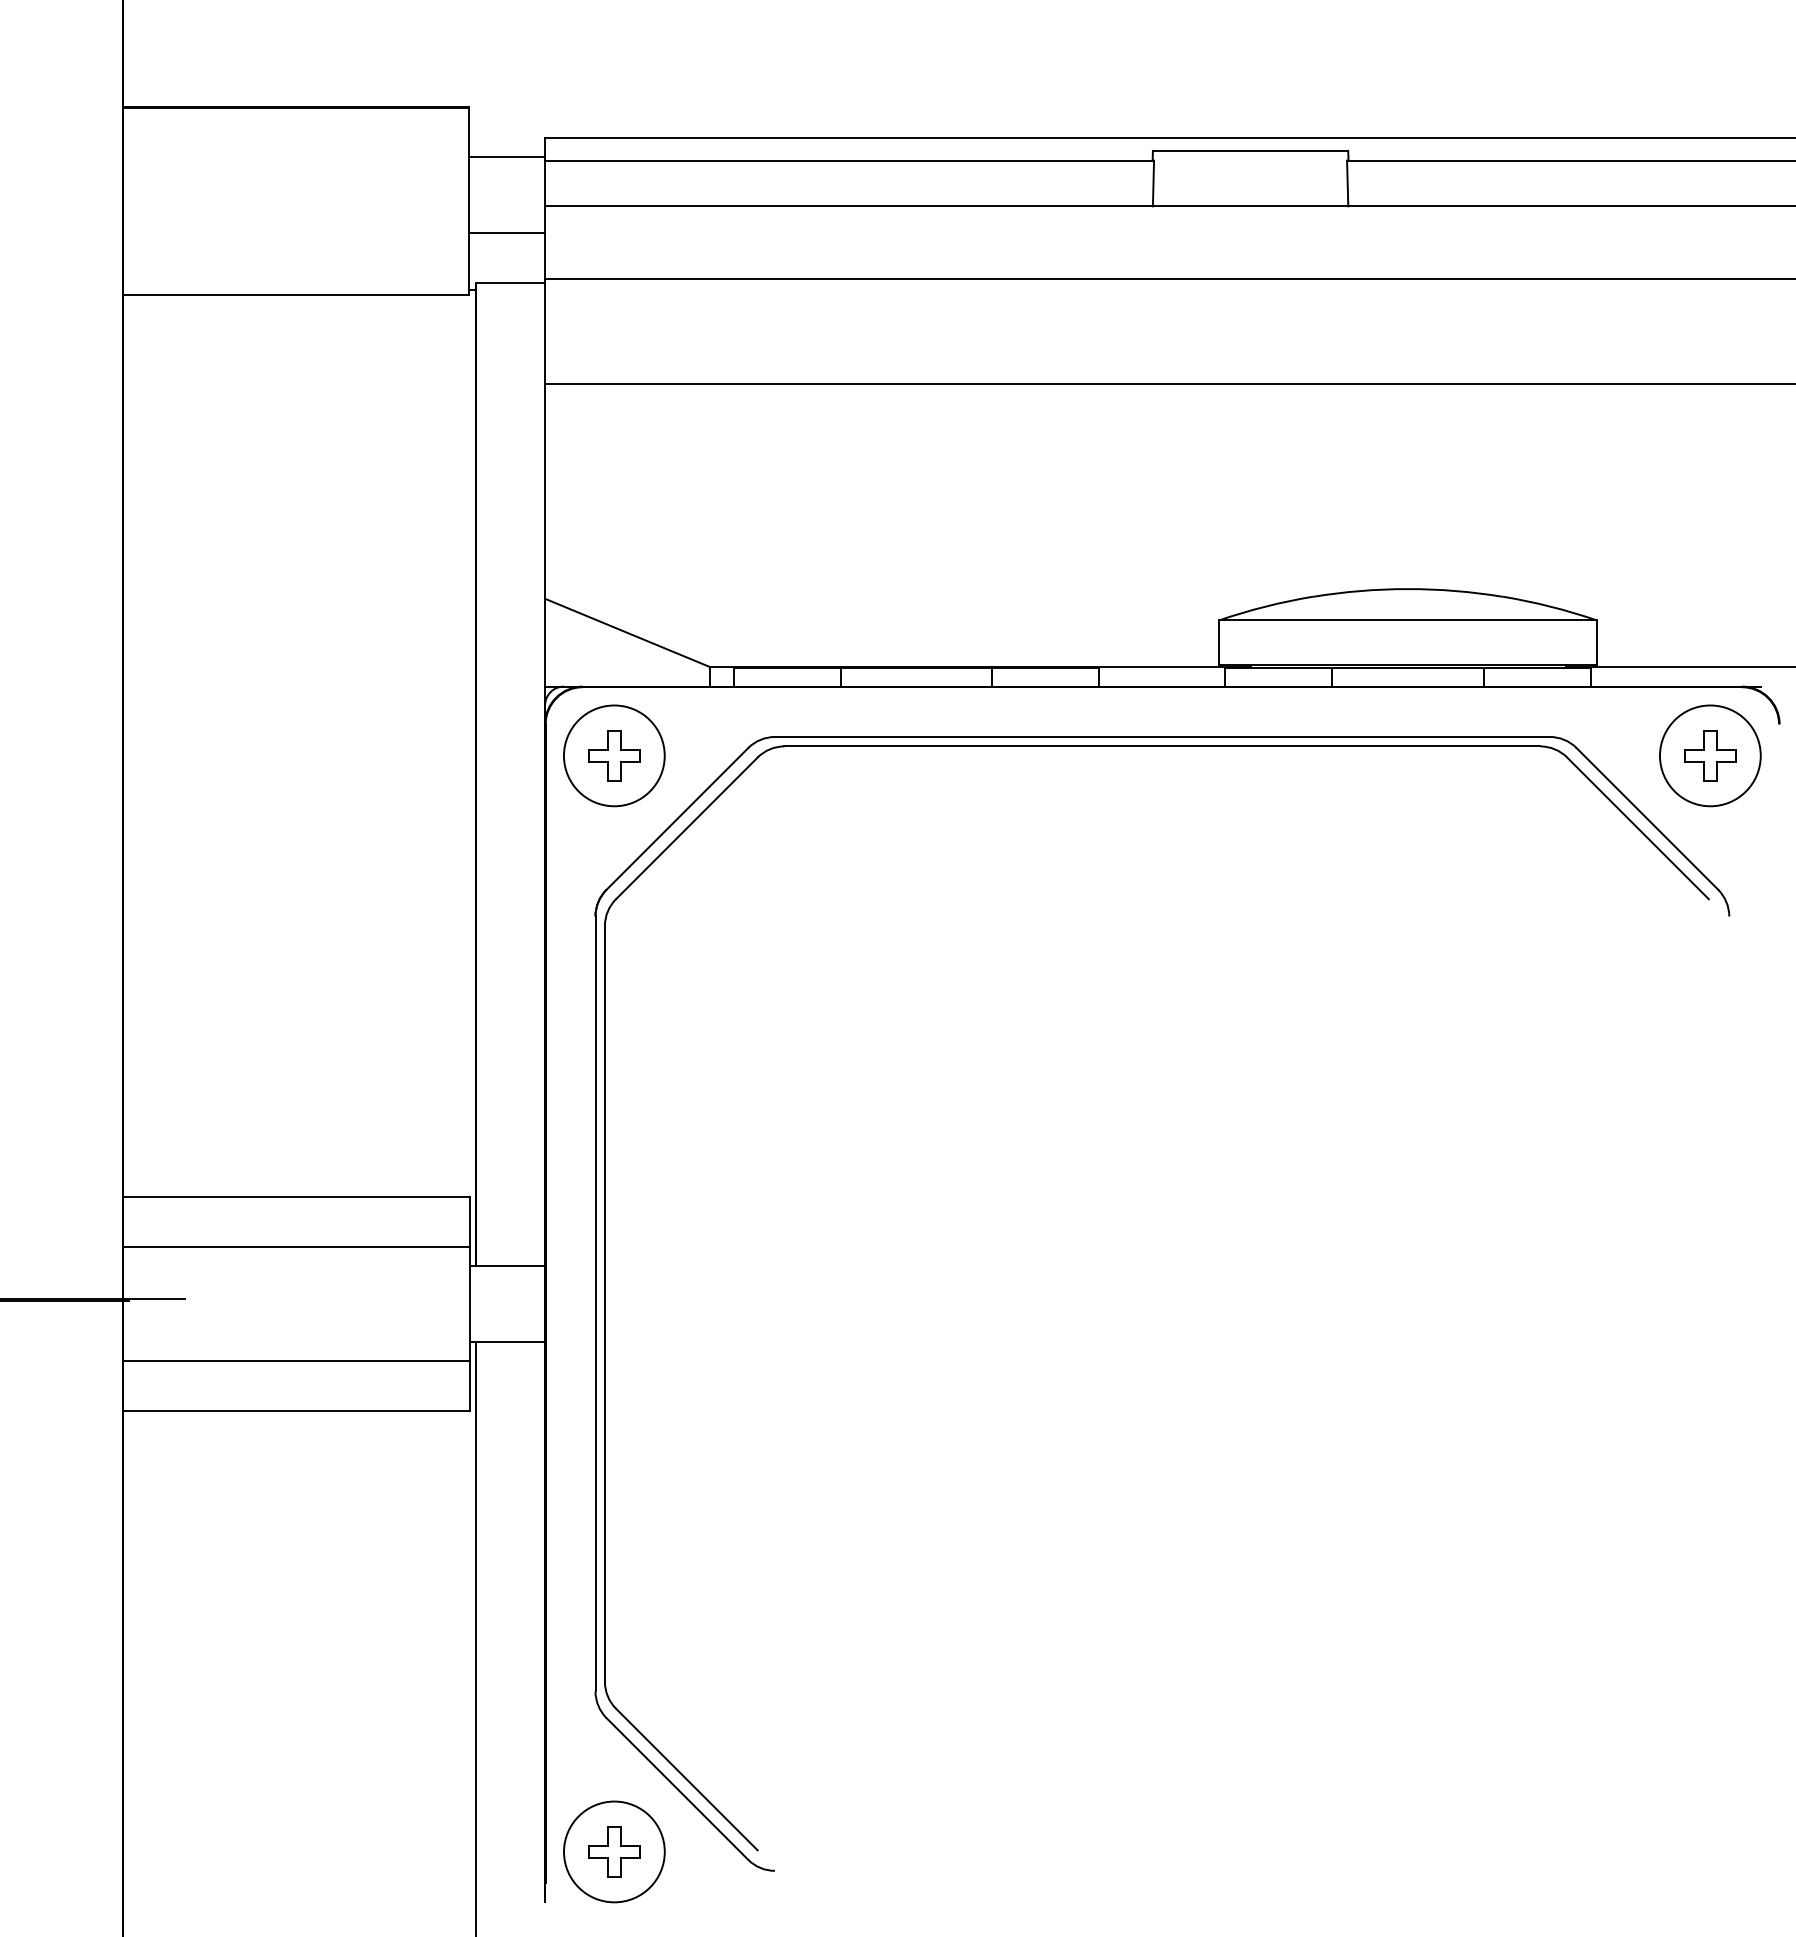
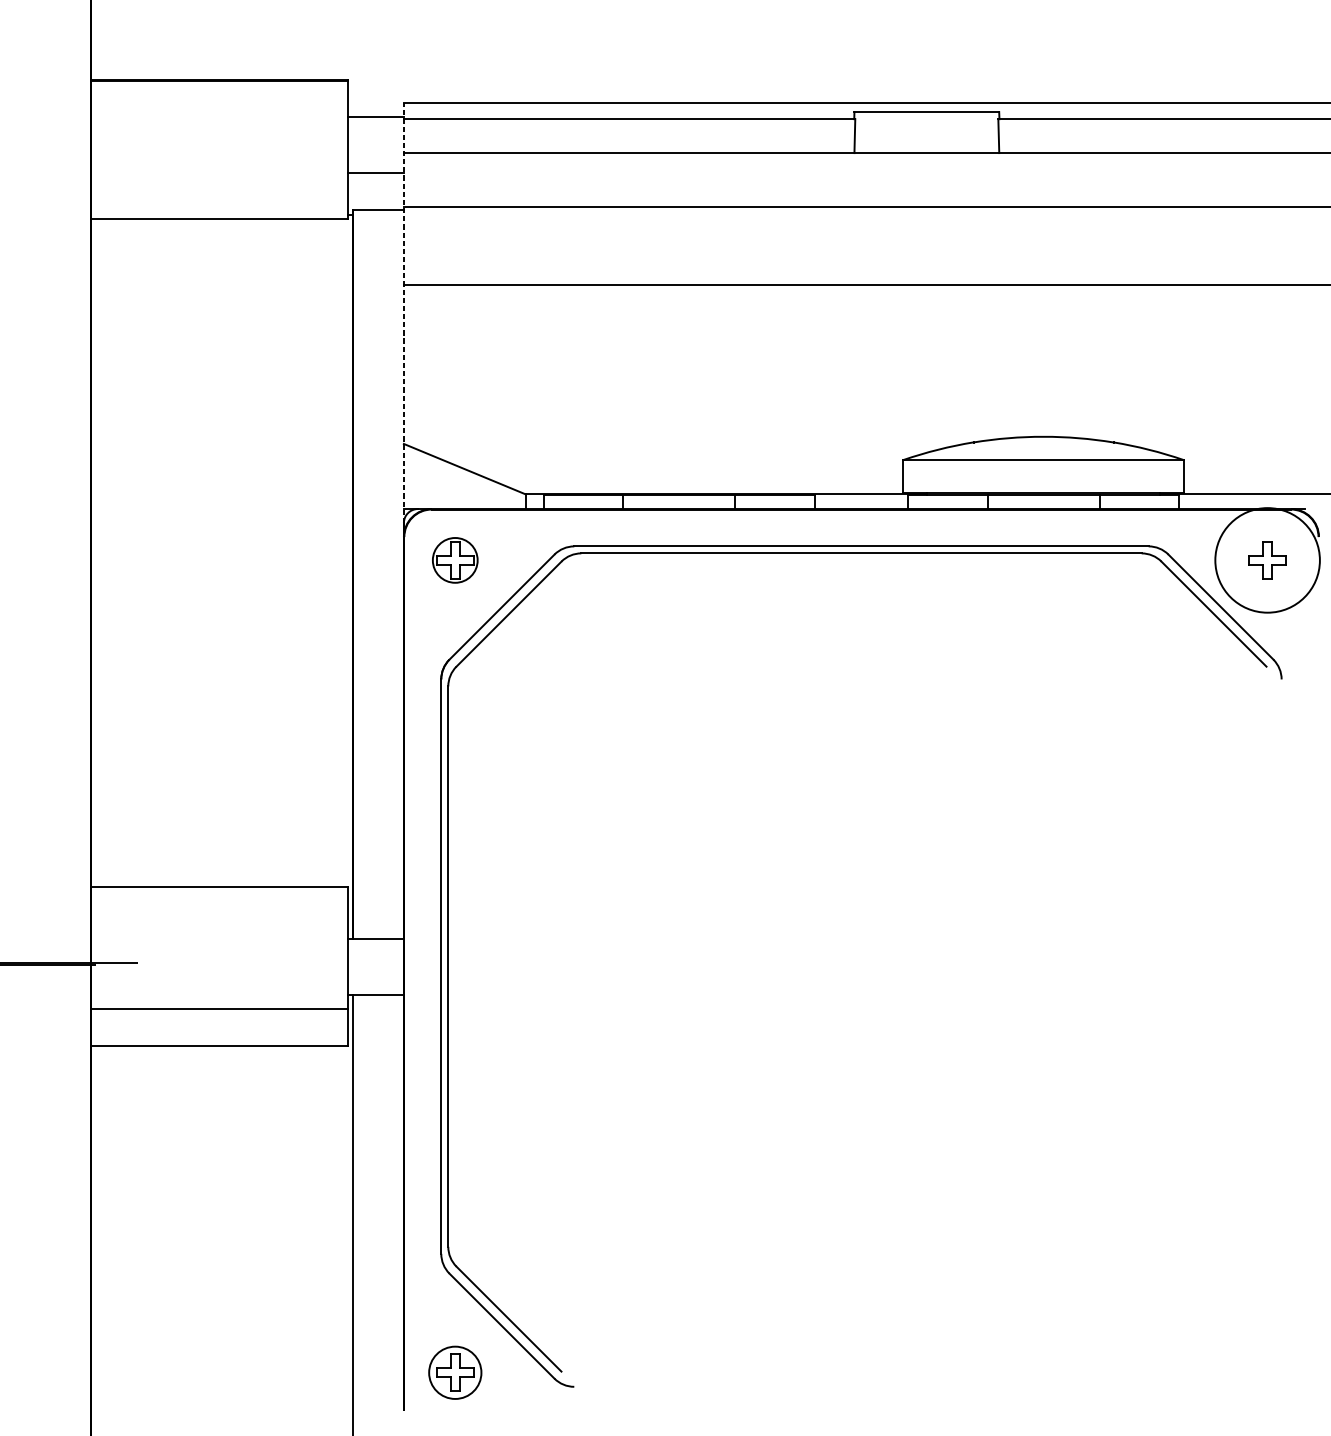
line: (545, 421) -> (404, 312), solid -> dashed
circle: (613, 755) -> (454, 560), size x0.6
circle: (1709, 755) -> (1266, 560), size x1.4
line: (296, 1247) -> (219, 924), removed
circle: (614, 1851) -> (455, 1372), size x0.7

